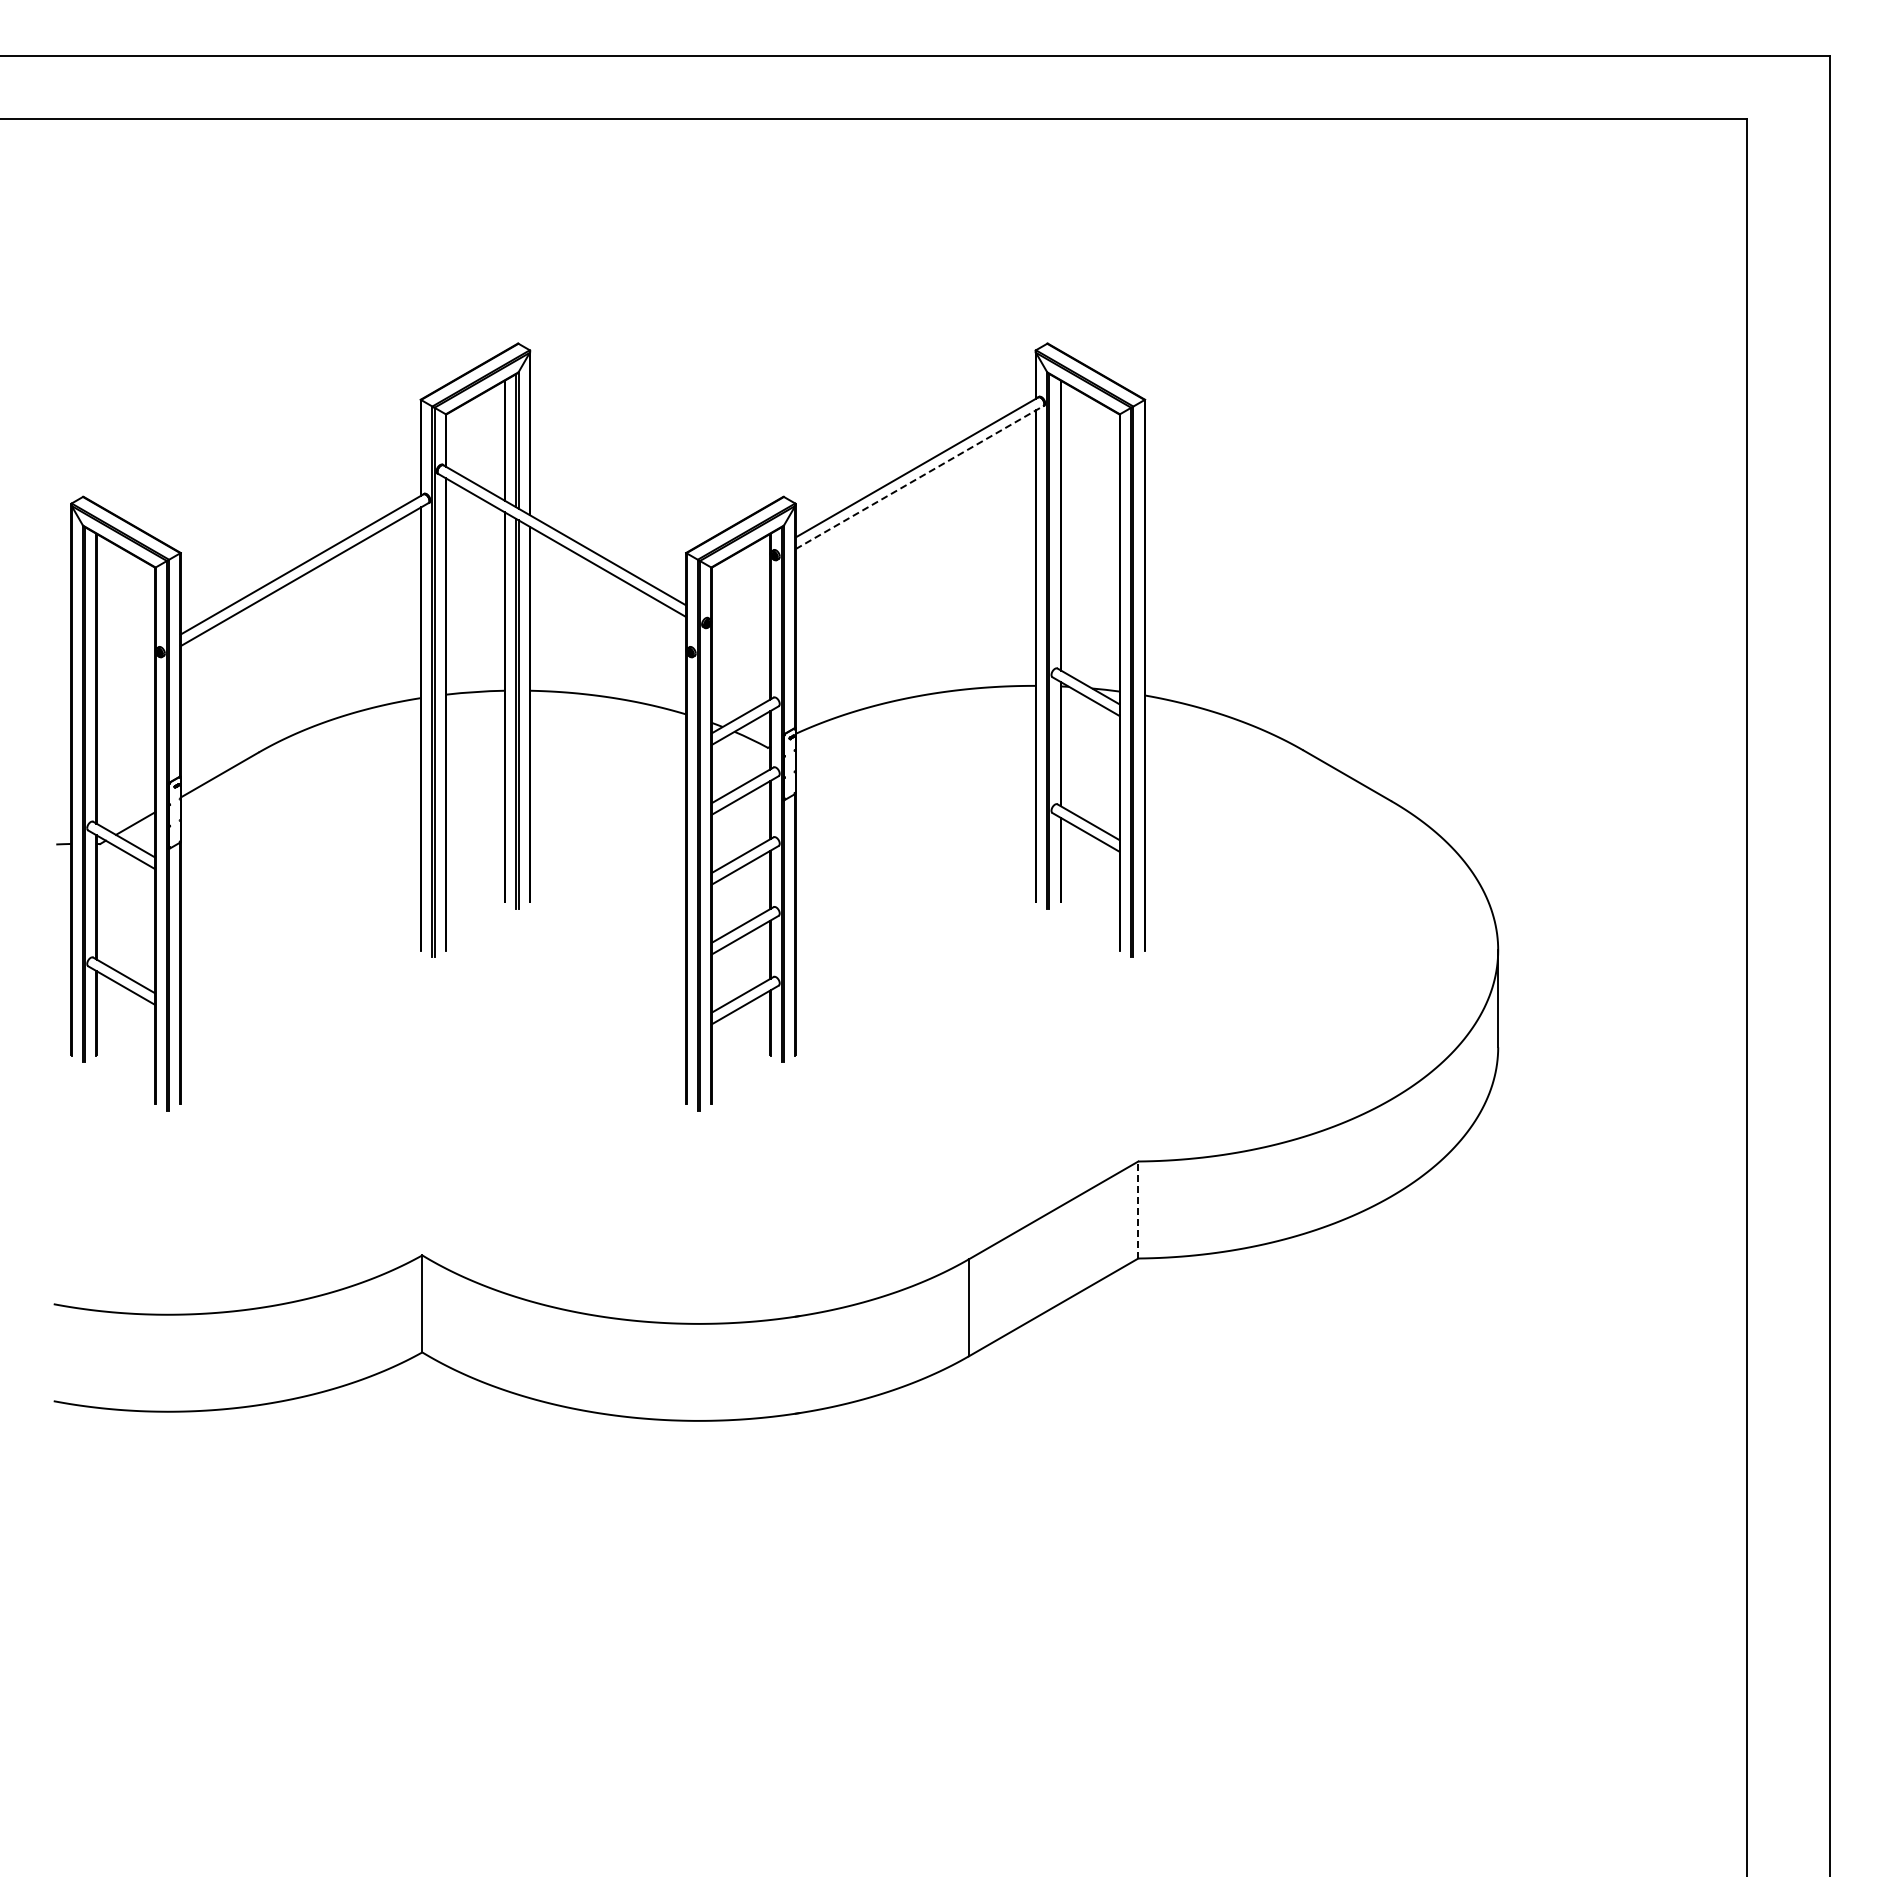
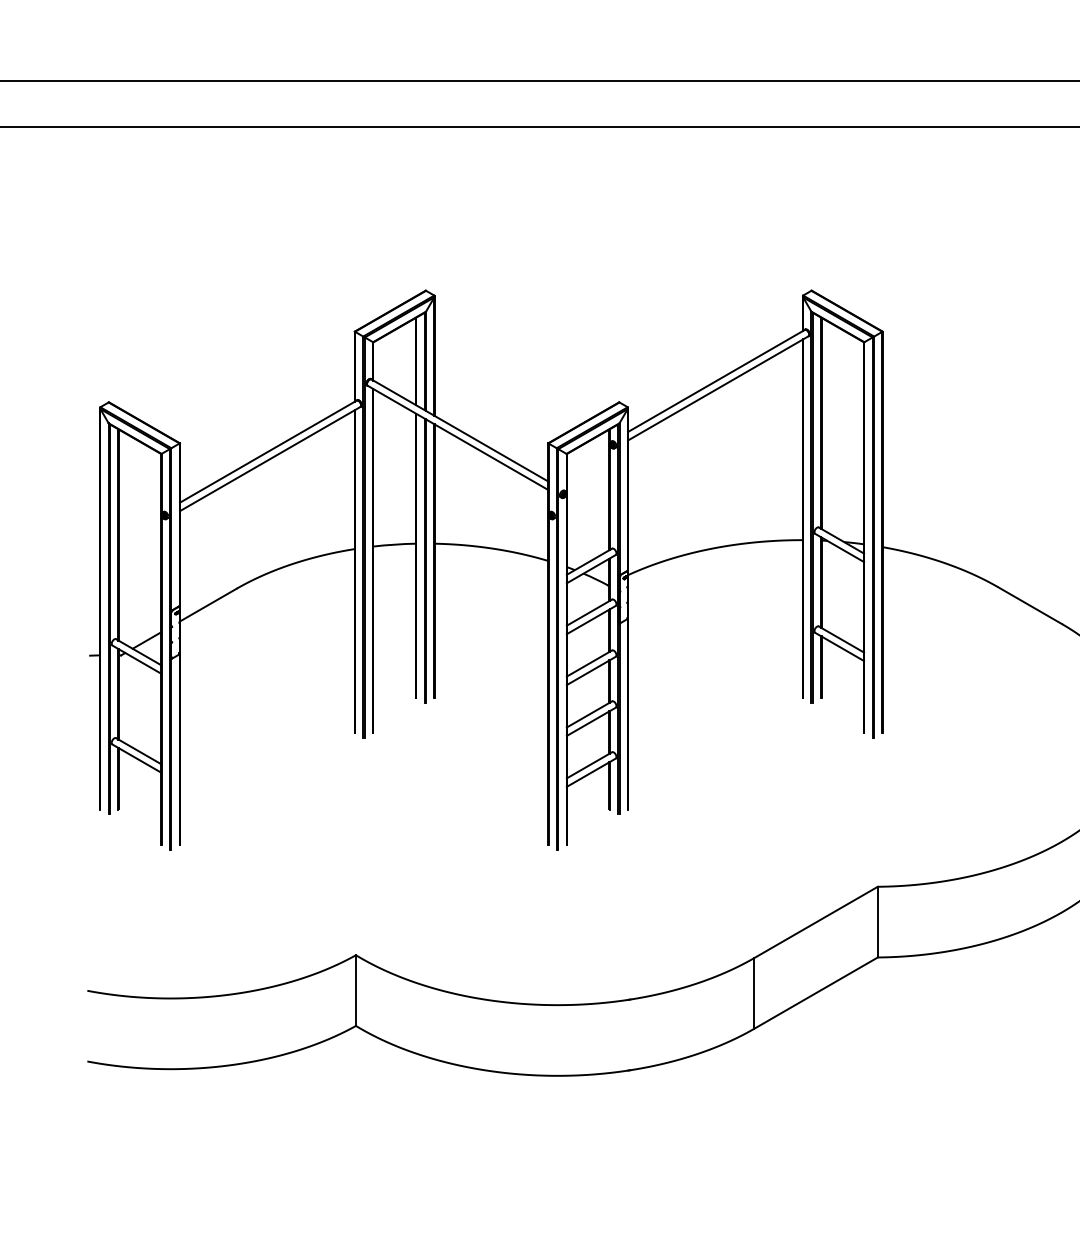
line: (919, 477) -> (718, 388), dashed -> solid
line: (1138, 1210) -> (877, 922), dashed -> solid

